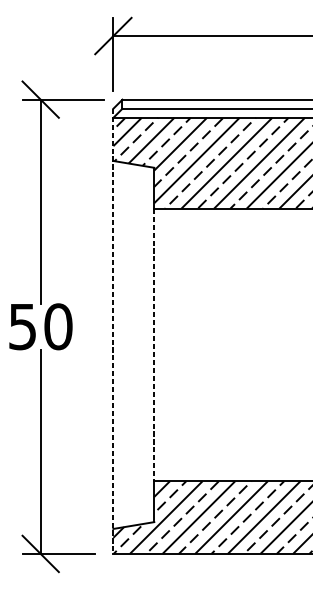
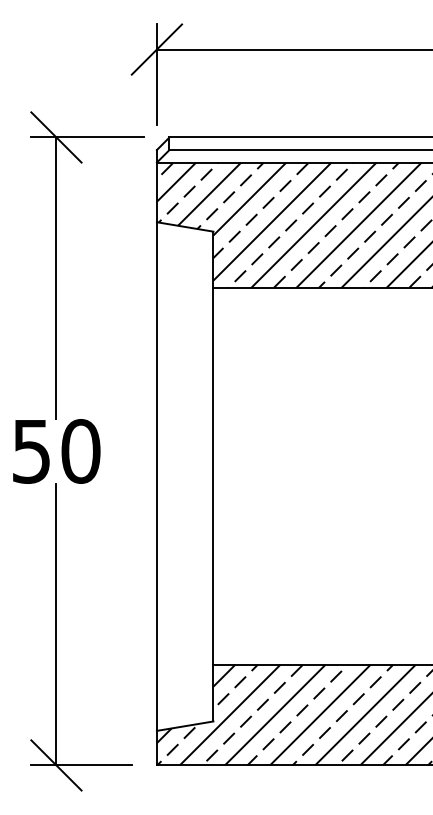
line: (113, 331) -> (156, 457), dashed -> solid
line: (154, 345) -> (213, 477), dashed -> solid

